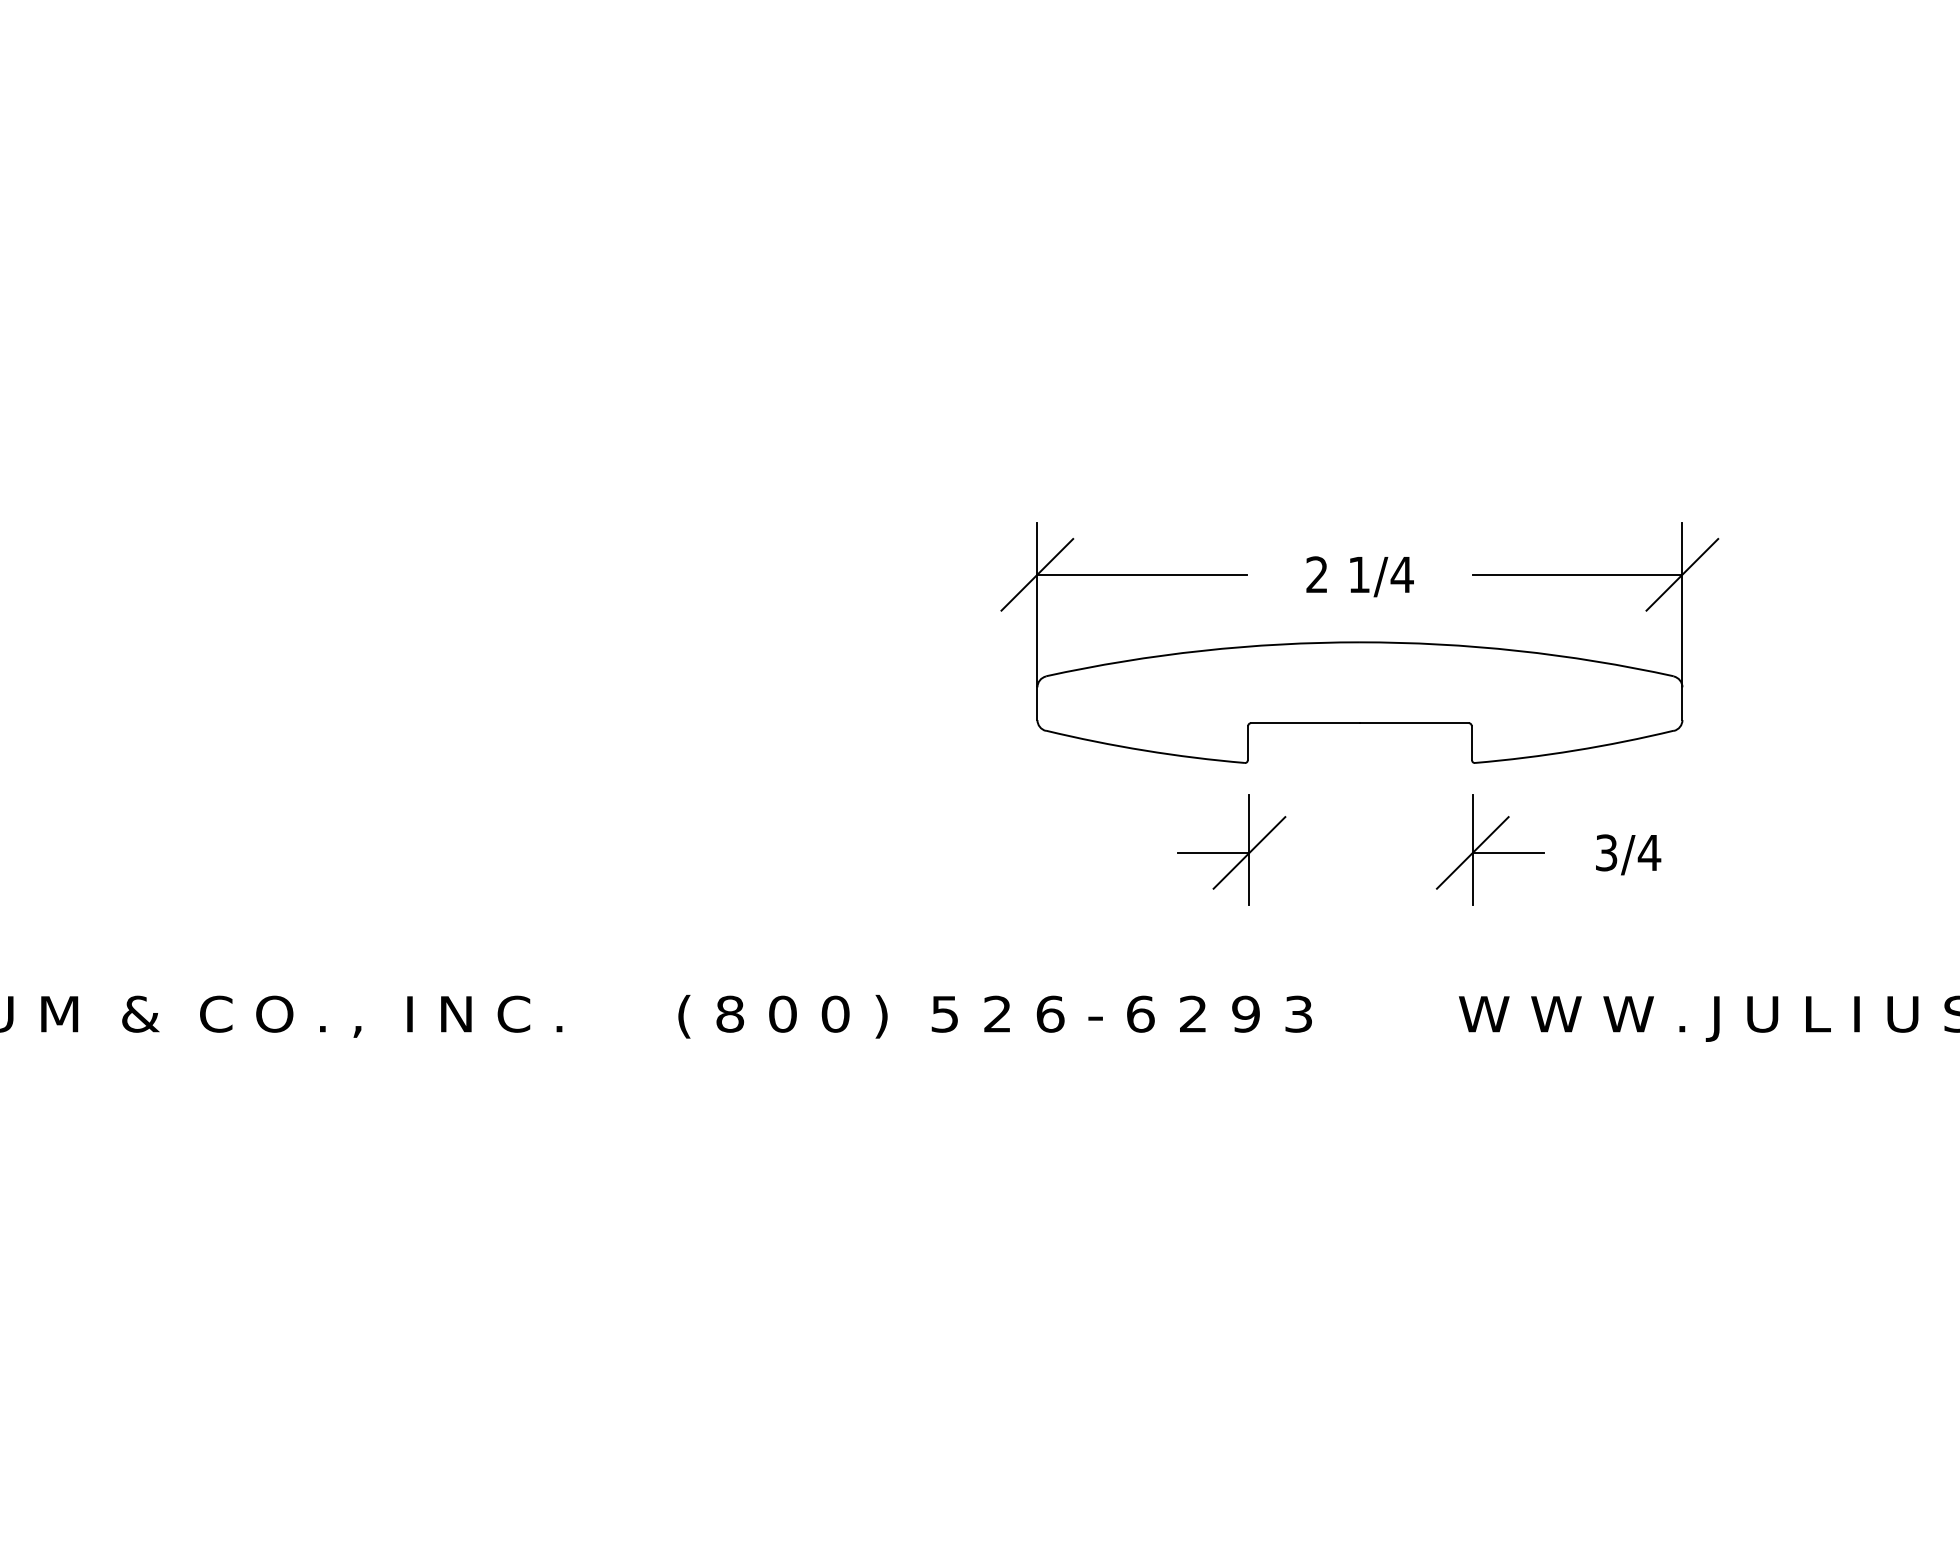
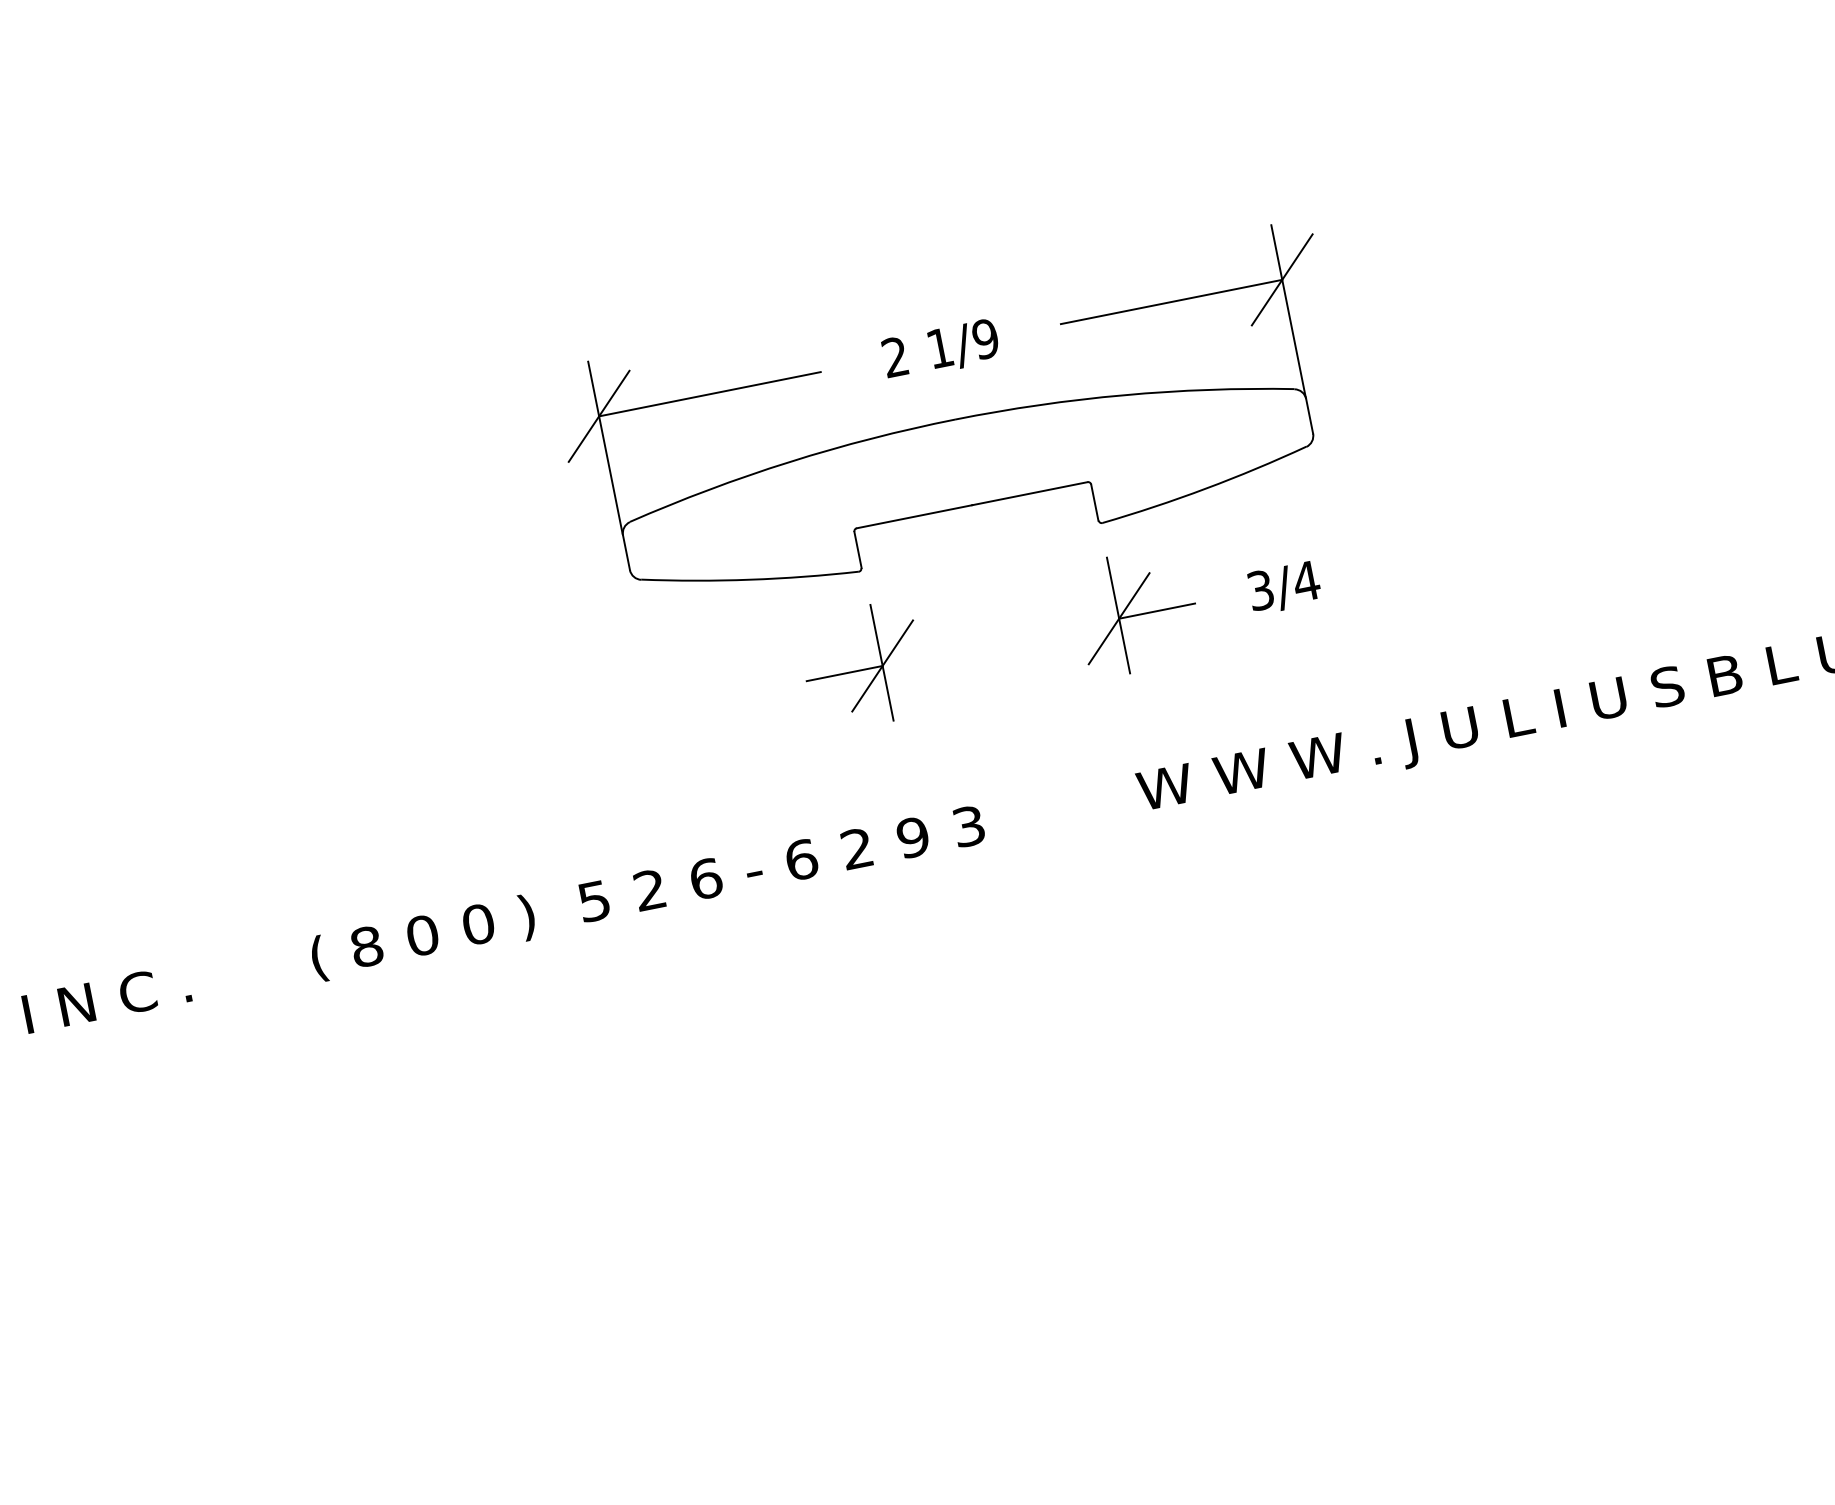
text: (1401, 574) -> (984, 338), 1/4 -> 1/9

